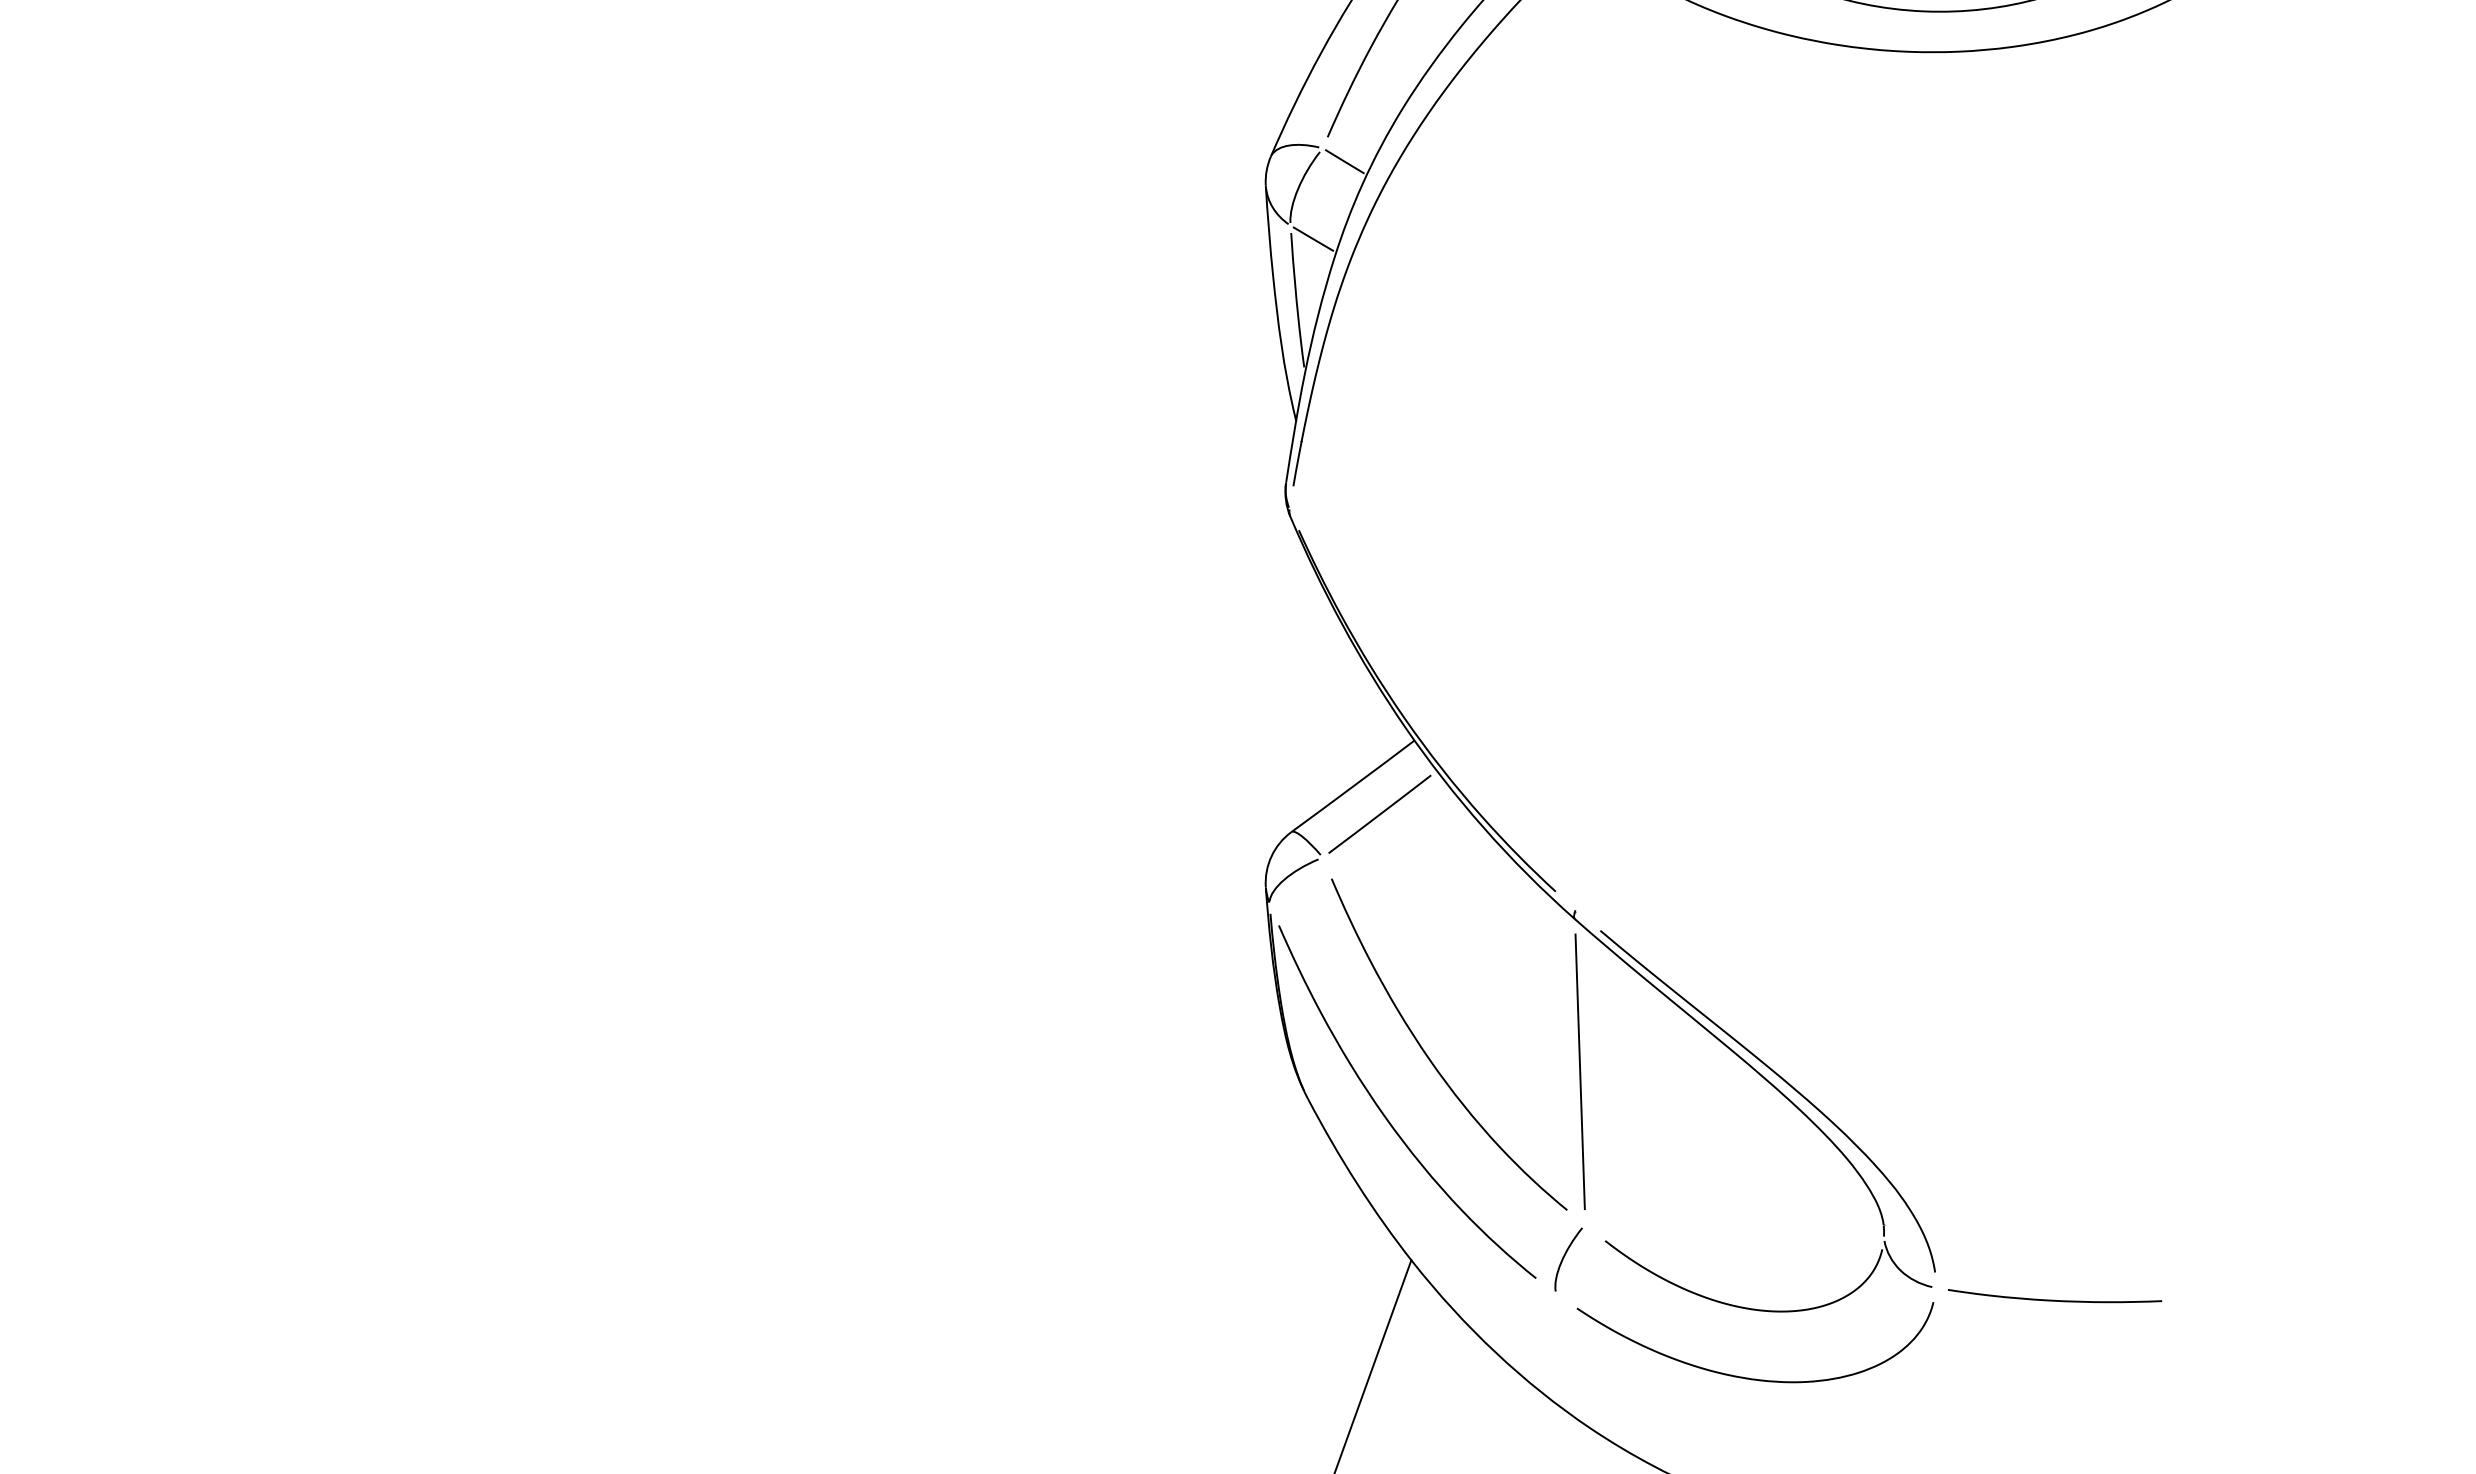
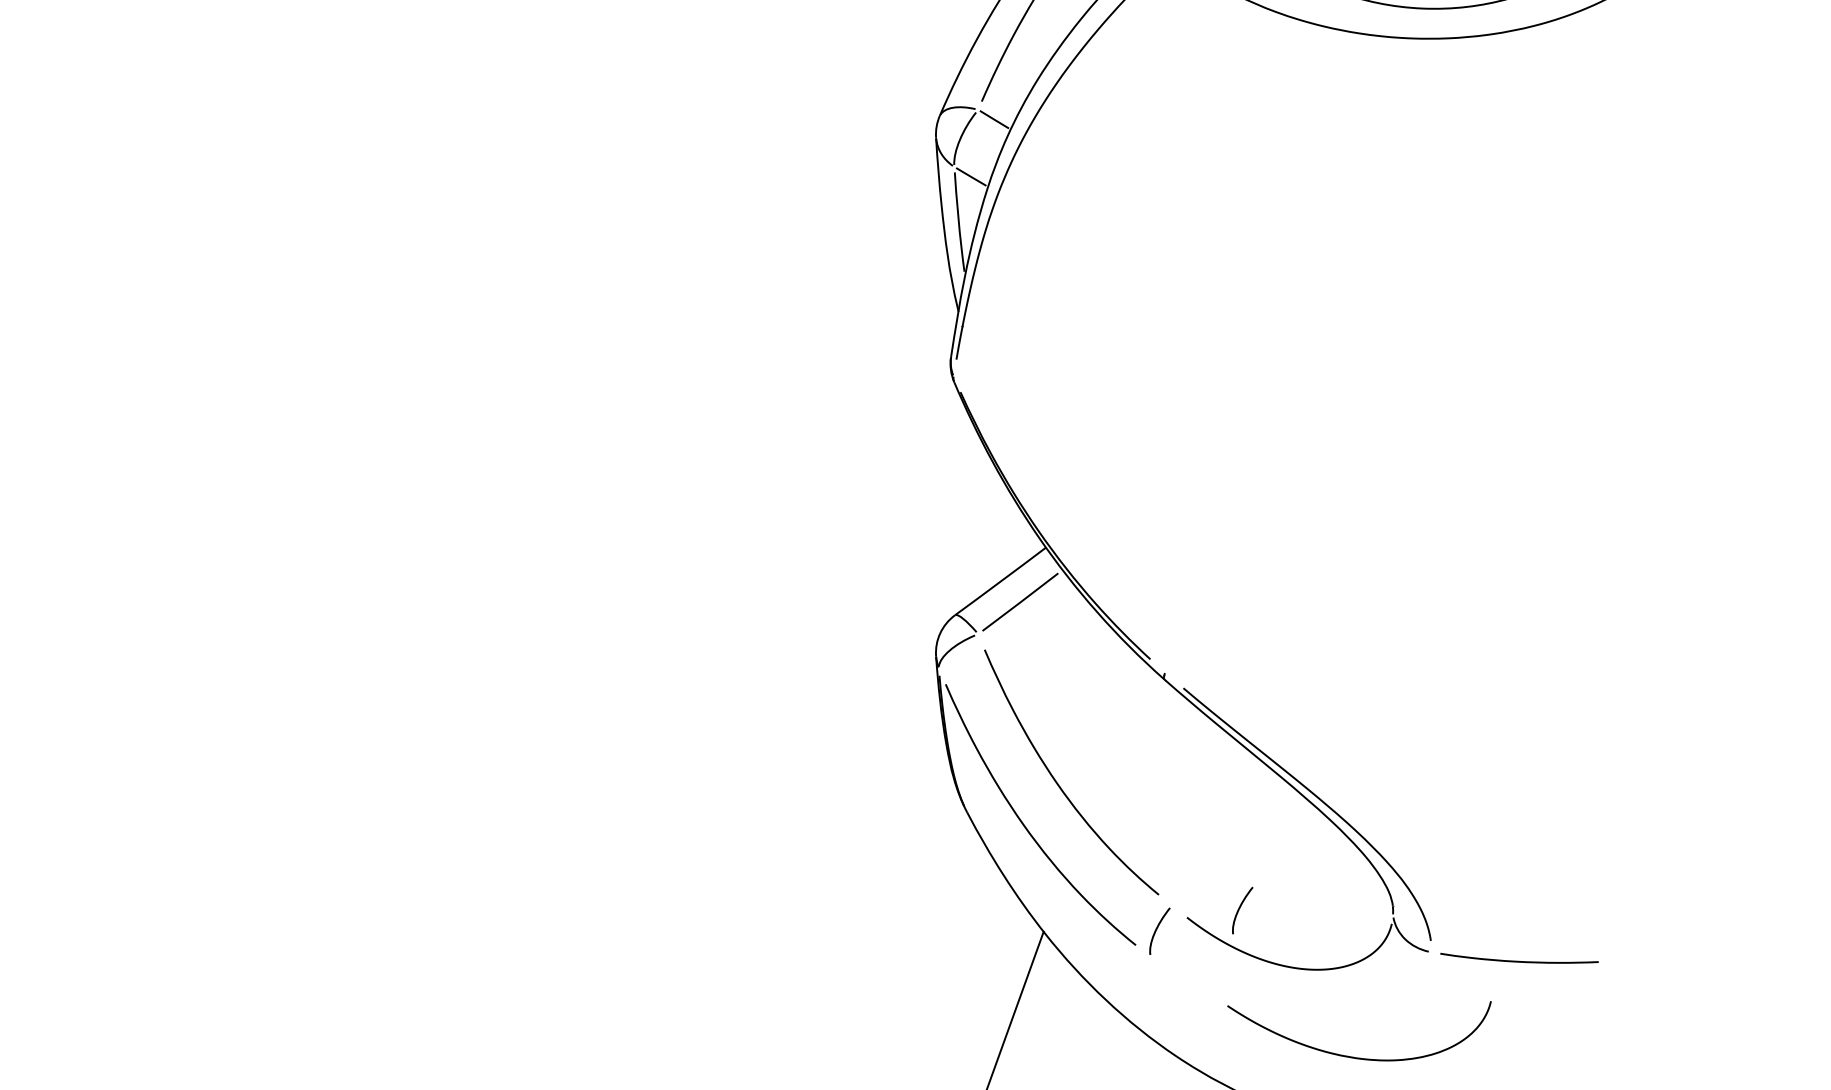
line: (1579, 1071) -> (1167, 792), removed
curve: (1677, 1228) -> (1240, 908), added
curve: (1748, 1377) -> (1354, 1056), moved

